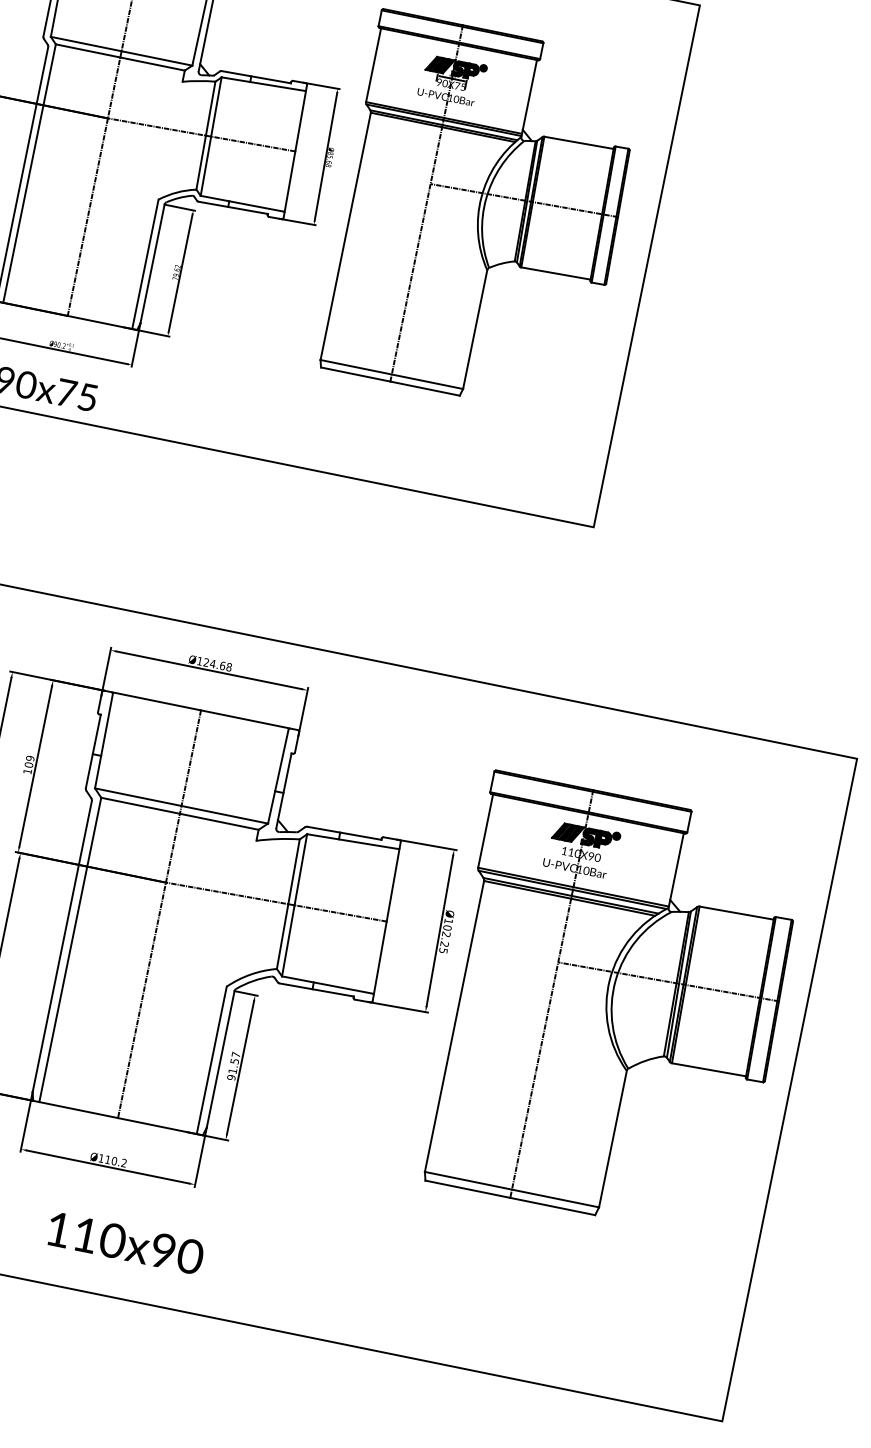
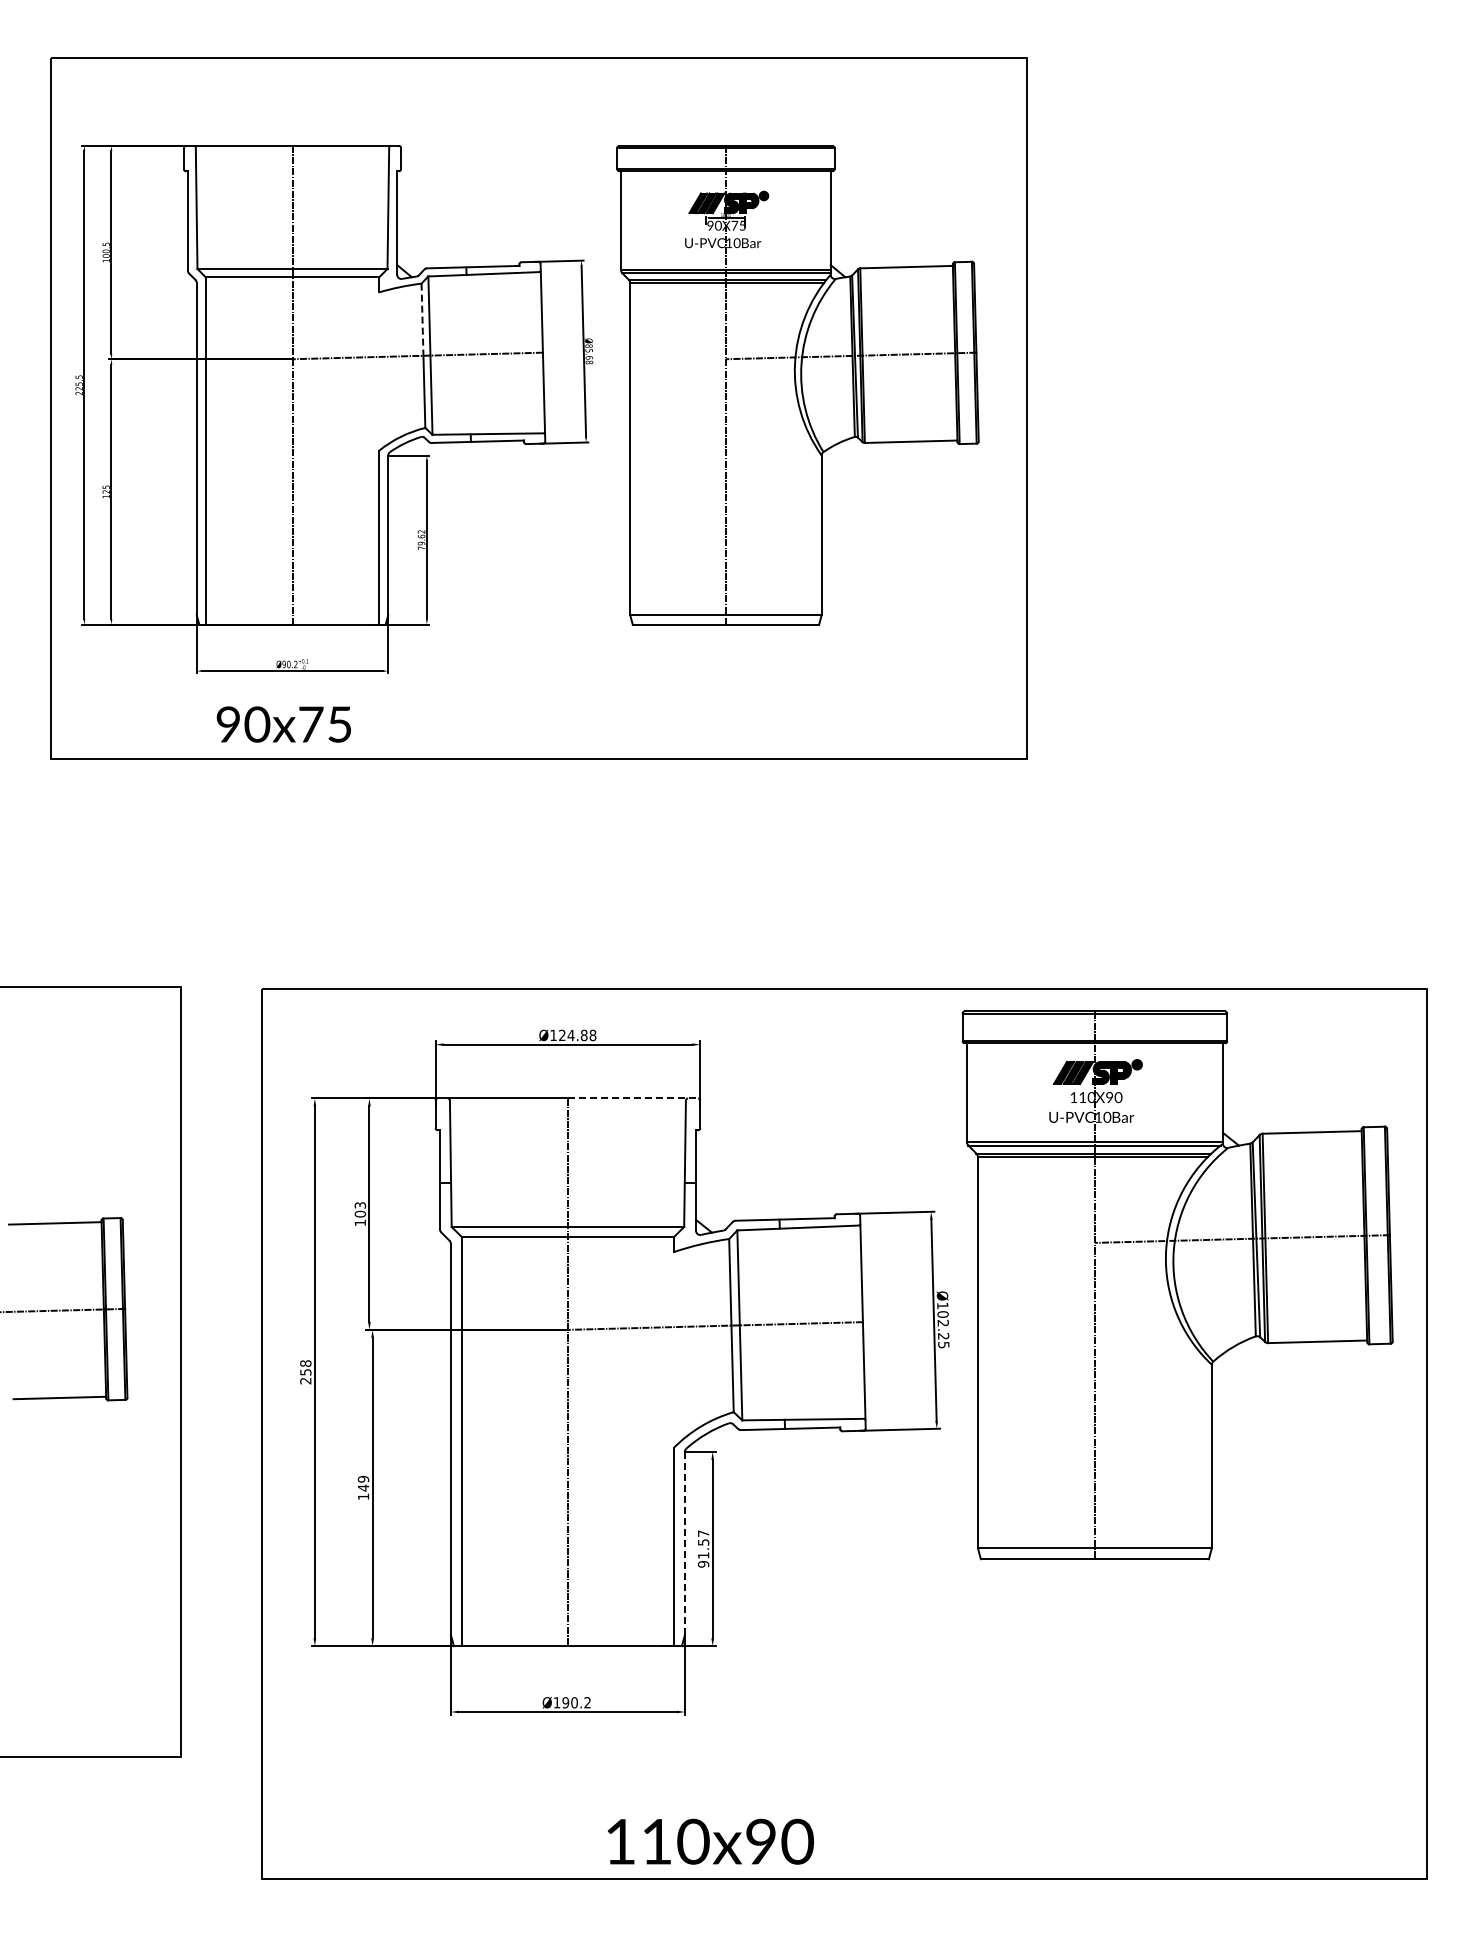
line: (210, 109) -> (422, 320), solid -> dashed
text: (222, 665) -> (583, 1034), Ø124.68 -> Ø124.88
line: (249, 720) -> (633, 1098), solid -> dashed
text: (29, 758) -> (359, 1205), 109 -> 103
part: (613, 1006) -> (1177, 1285), moved
line: (220, 1059) -> (684, 1543), solid -> dashed
text: (107, 1159) -> (565, 1702), Ø110.2 -> Ø190.2
text: (125, 1243) -> (710, 1841), moved

